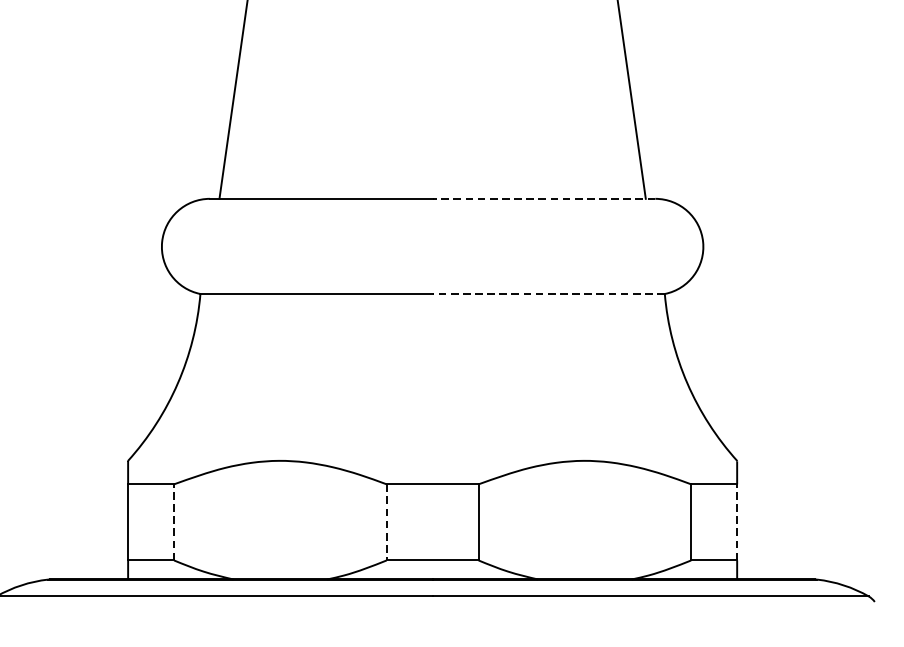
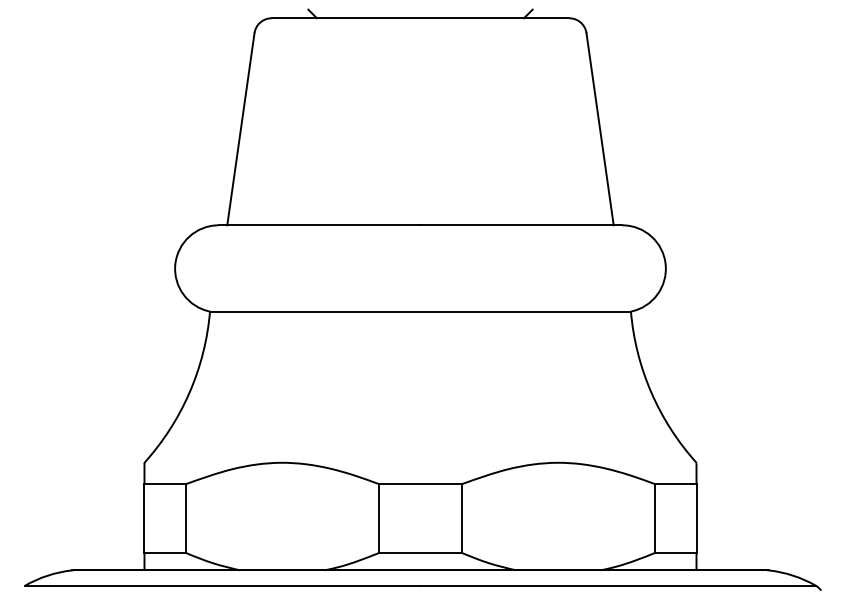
line: (544, 199) -> (521, 225), dashed -> solid
line: (548, 293) -> (525, 311), dashed -> solid
line: (174, 522) -> (186, 518), dashed -> solid
line: (386, 522) -> (378, 518), dashed -> solid
line: (737, 522) -> (696, 518), dashed -> solid

